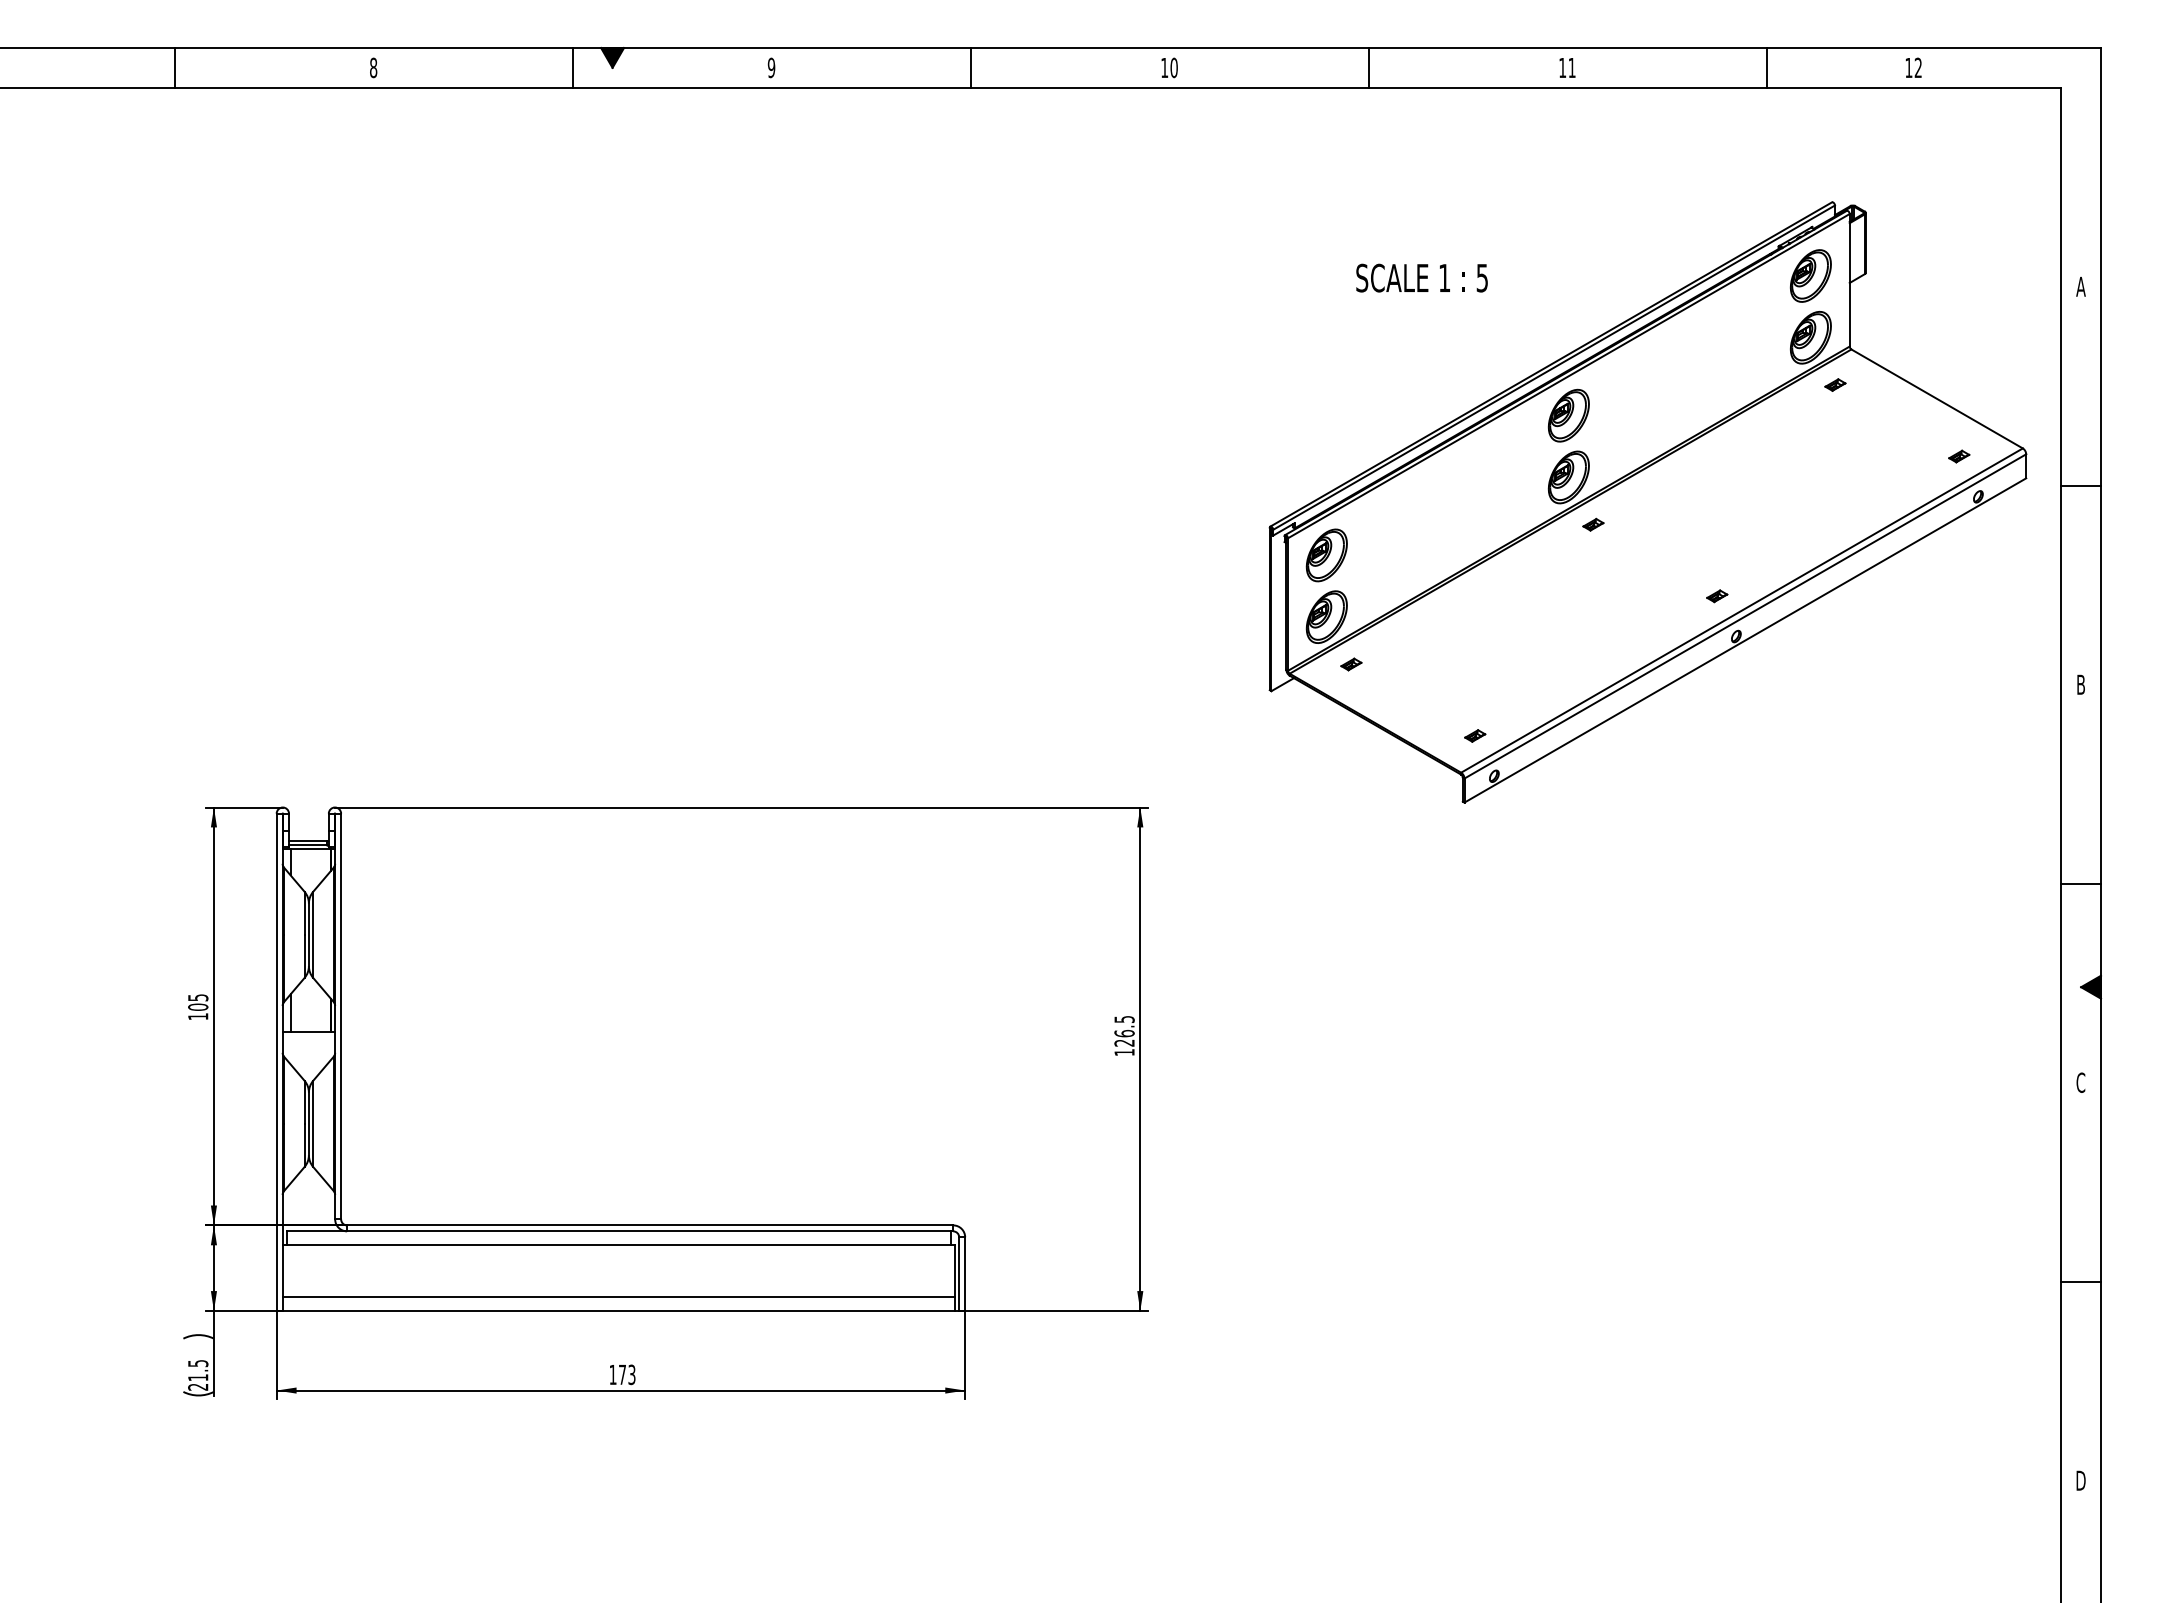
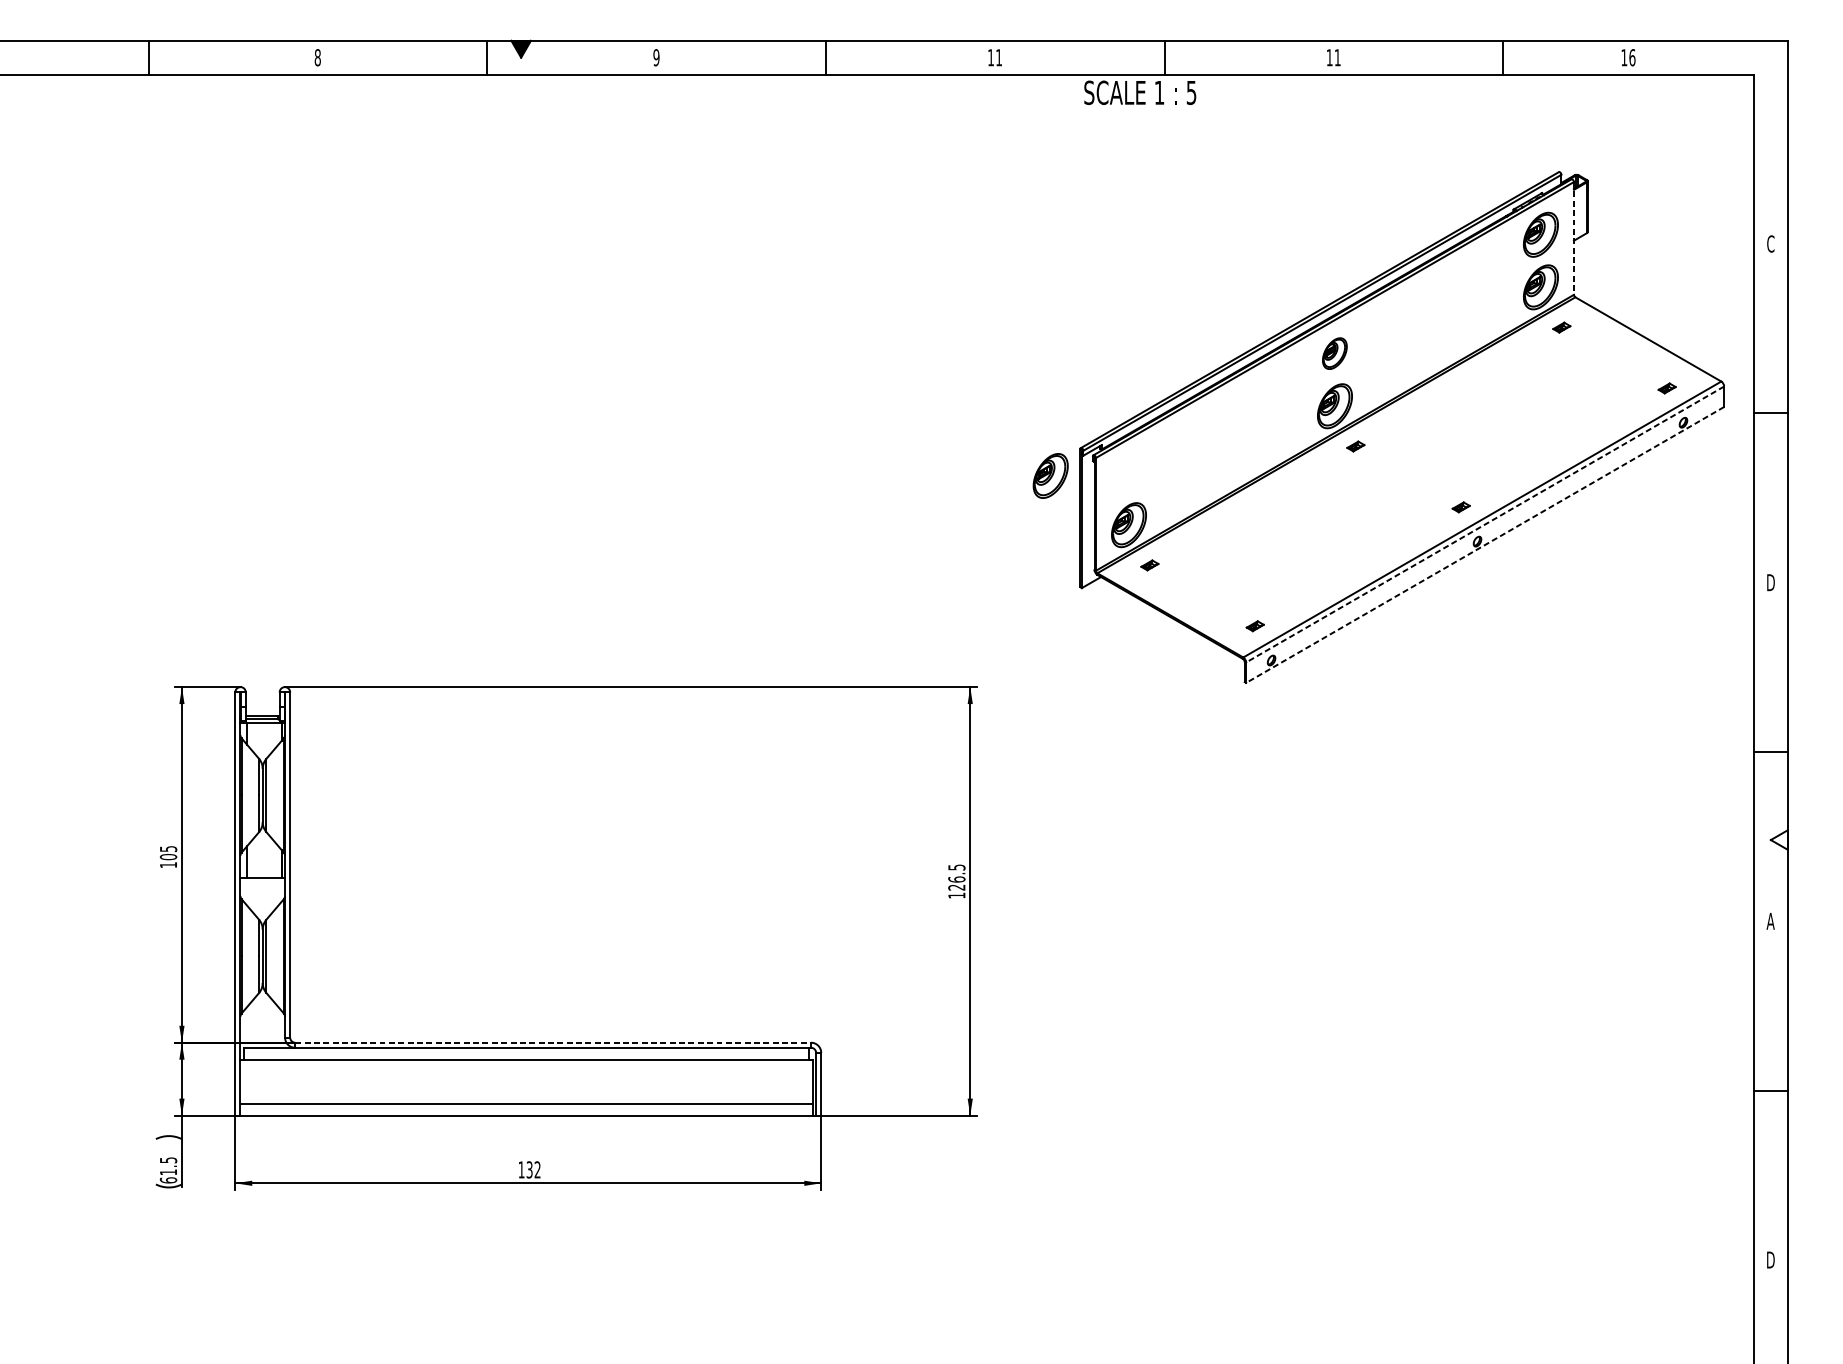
text: (1173, 67) -> (998, 57), 10 -> 11
text: (1918, 67) -> (1632, 57), 12 -> 16
text: (1421, 277) -> (1139, 92), moved
line: (1849, 280) -> (1573, 238), solid -> dashed
text: (2080, 286) -> (1770, 243), A -> C
part: (1568, 415) -> (1334, 353), size x0.7
part: (1326, 555) -> (1050, 476), moved
line: (1744, 616) -> (1484, 524), solid -> dashed
line: (1744, 640) -> (1484, 544), solid -> dashed
text: (2080, 684) -> (1770, 582), B -> D
fill: (2091, 986) -> (1779, 839), removed
text: (2080, 1082) -> (1770, 921), C -> A
line: (650, 1225) -> (553, 1042), solid -> dashed
text: (627, 1374) -> (533, 1169), 173 -> 132
text: (198, 1386) -> (168, 1179), 21.5 -> 61.5

